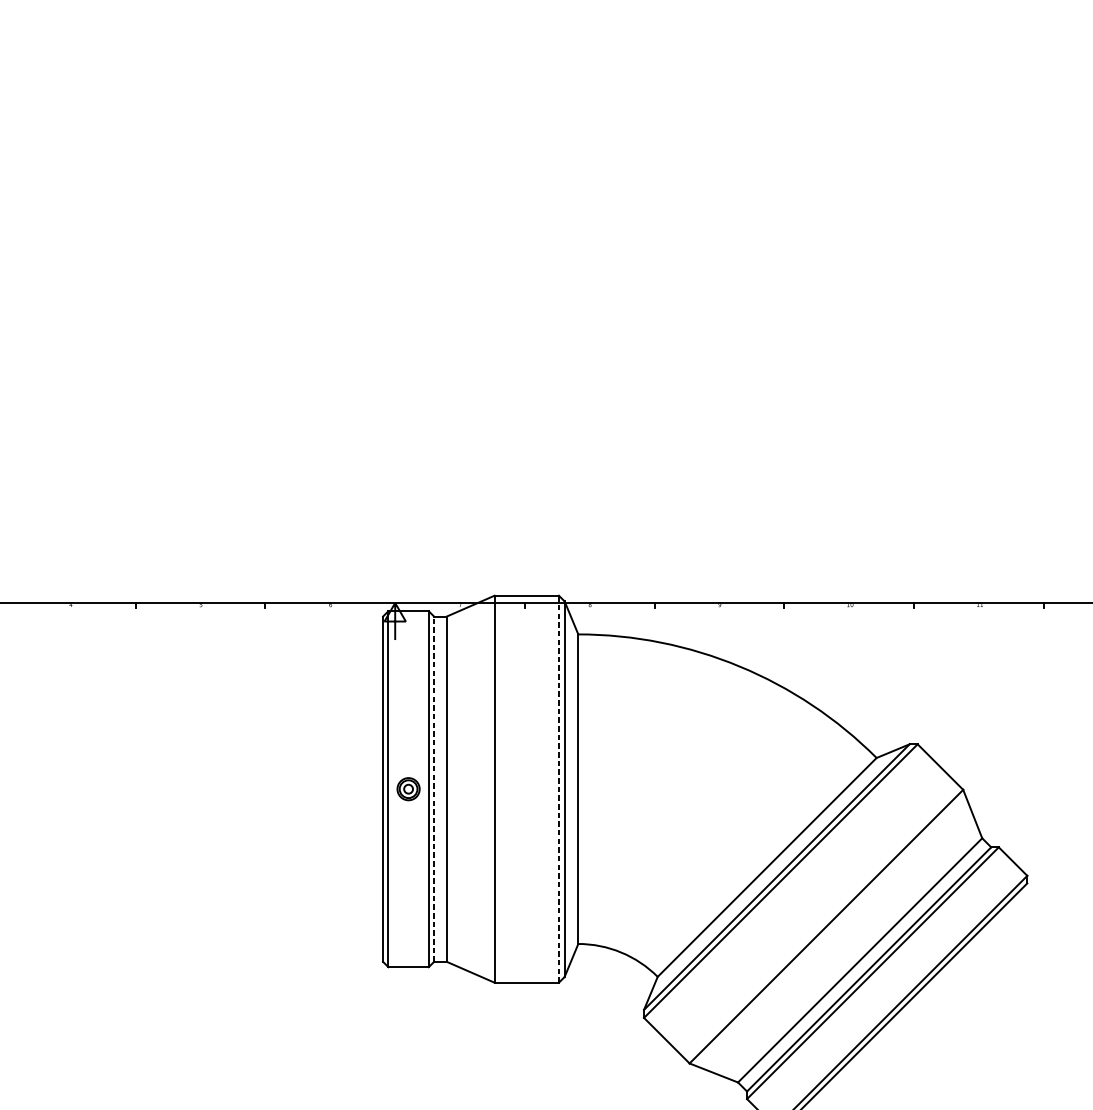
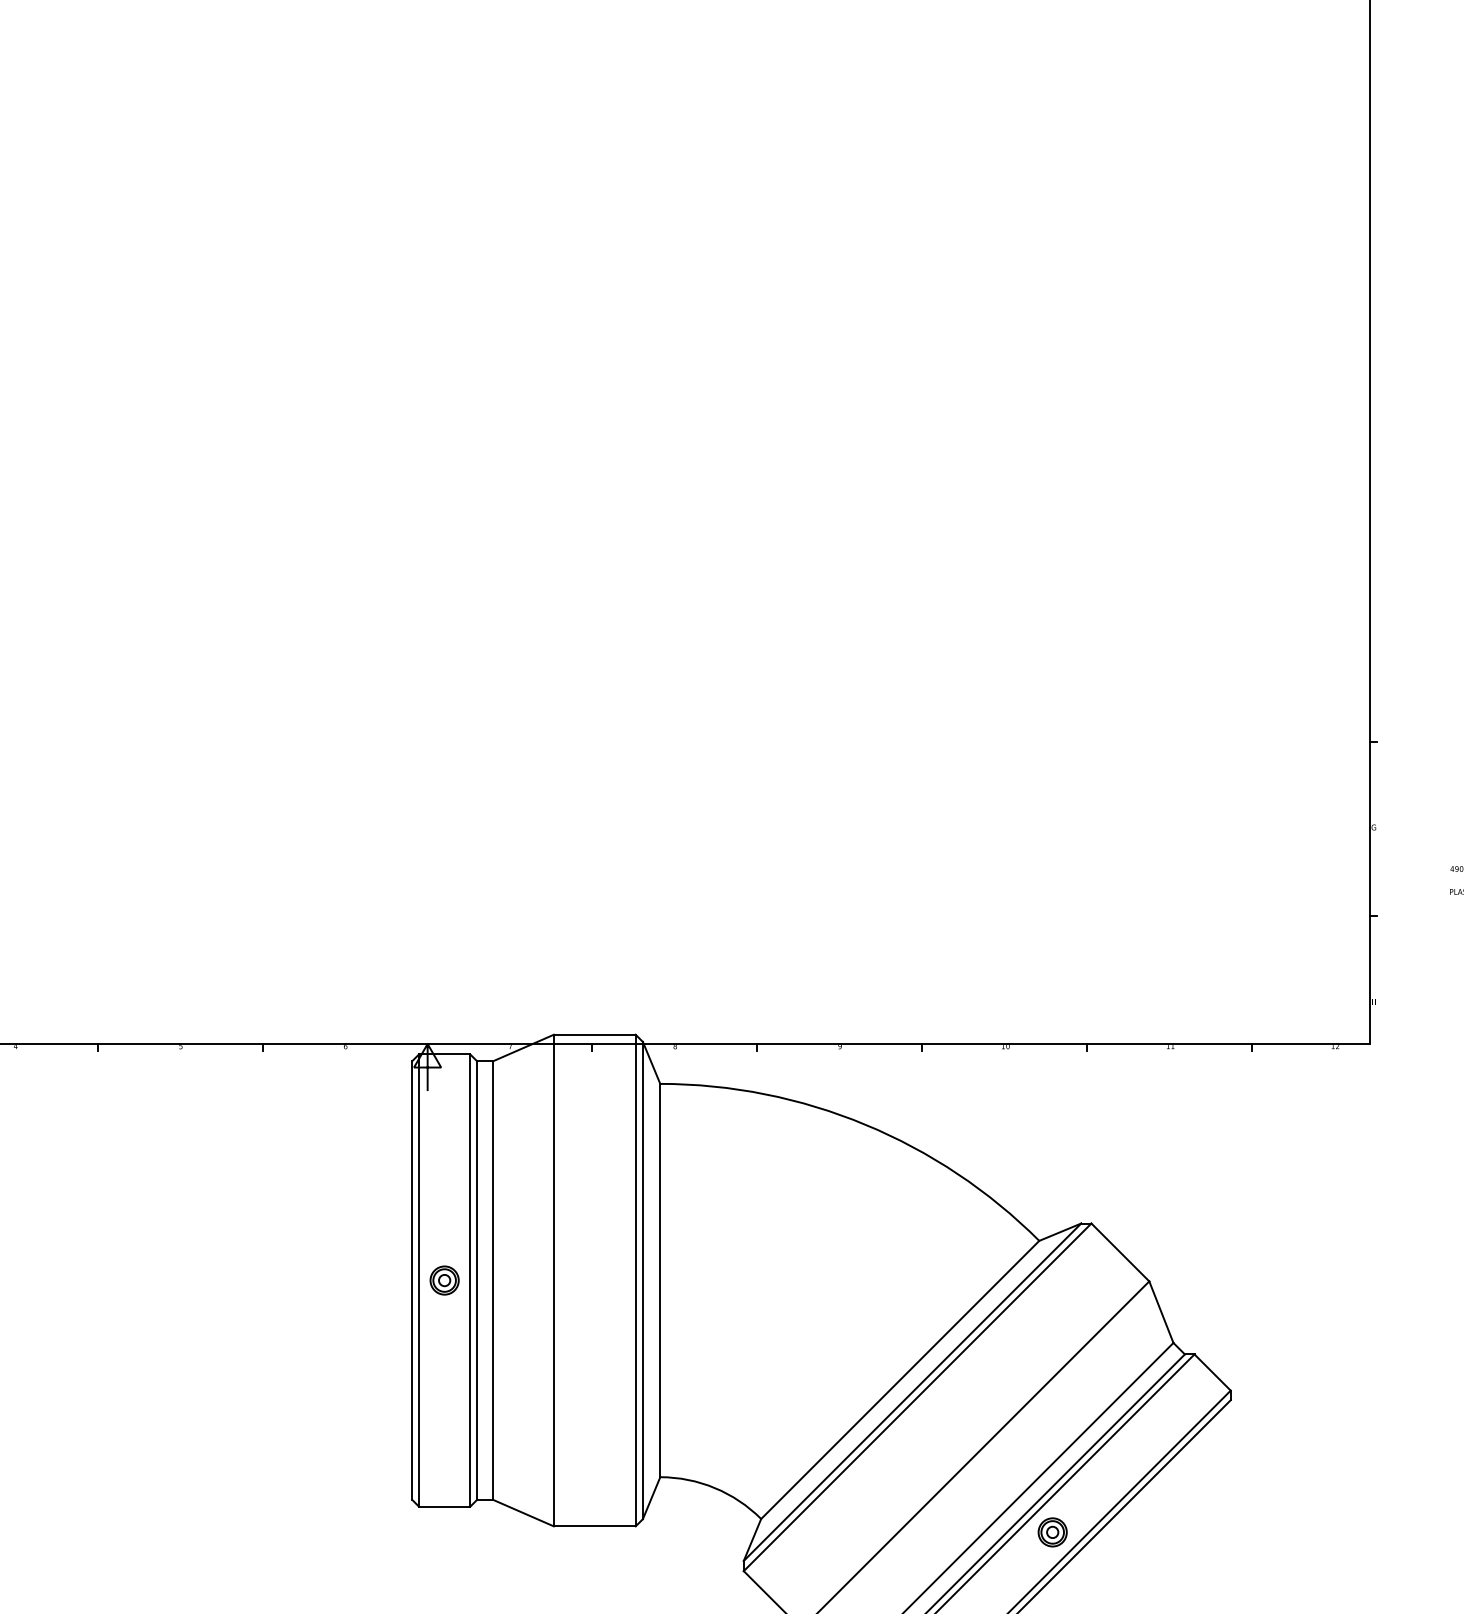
line: (434, 789) -> (477, 1280), dashed -> solid
line: (558, 789) -> (635, 1280), dashed -> solid
part: (887, 987) -> (1052, 1532), added

